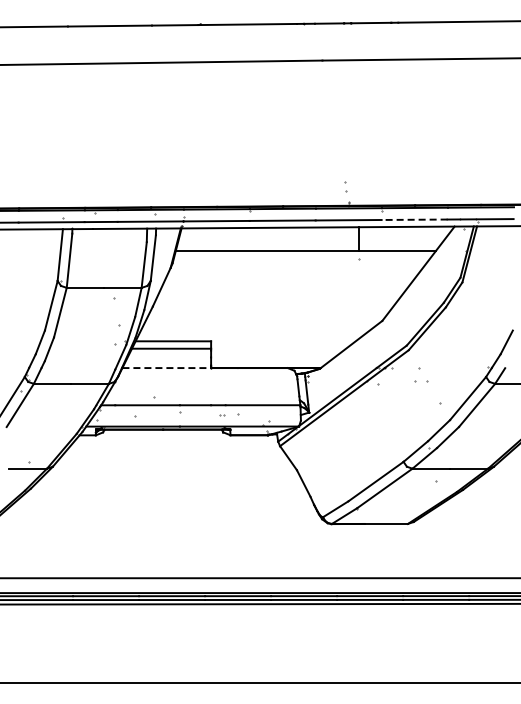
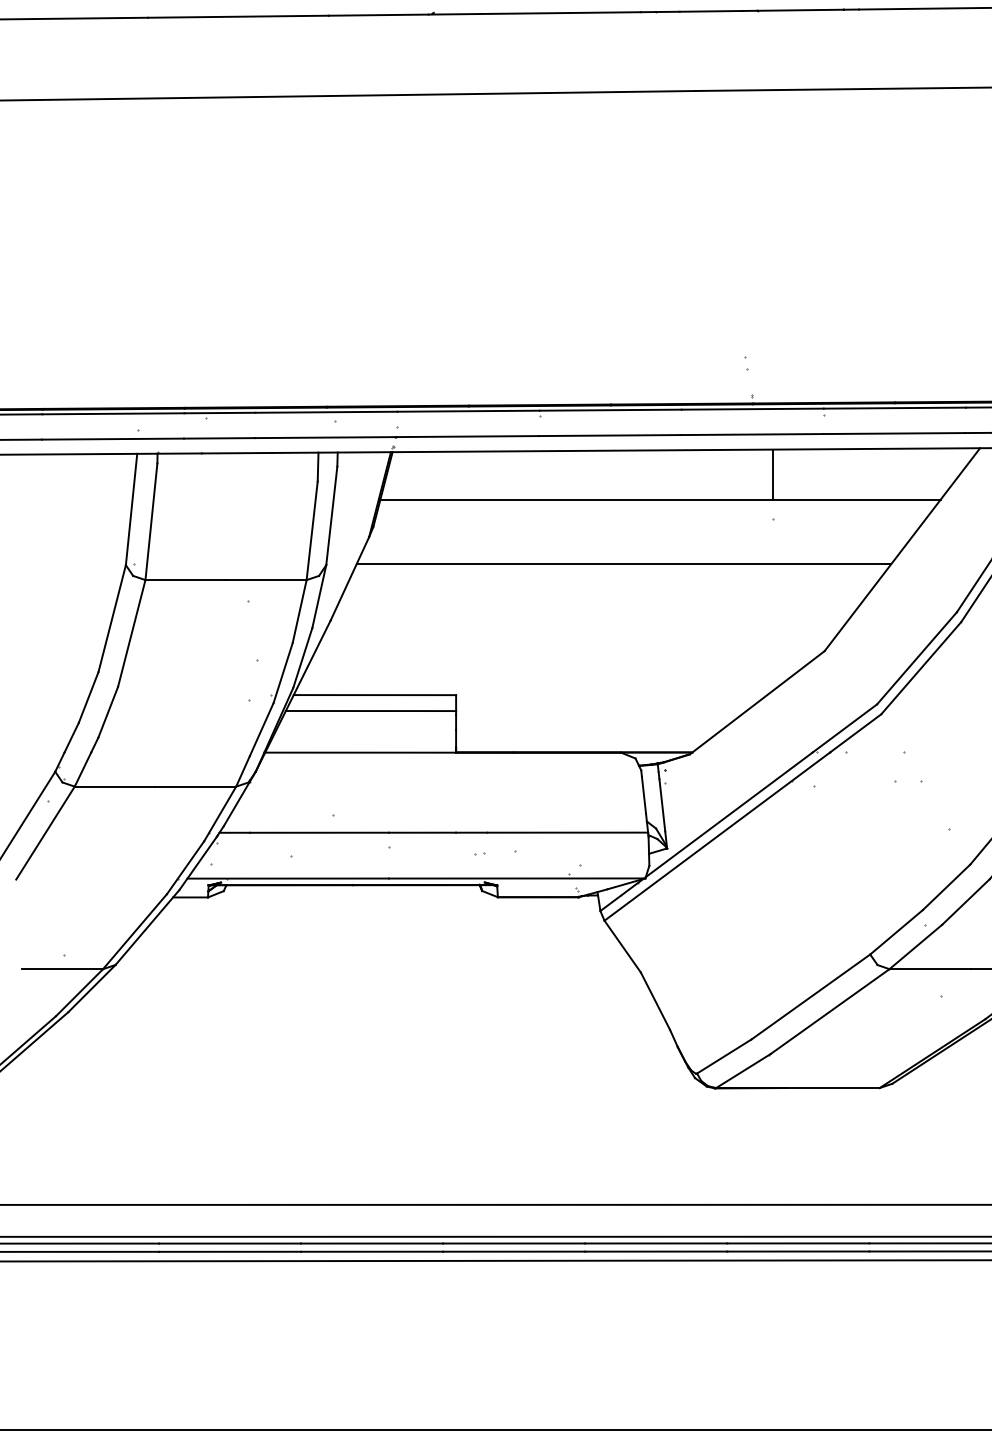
part: (345, 187) -> (745, 364), size x0.62
line: (414, 219) -> (893, 432), dashed -> solid
line: (288, 280) -> (622, 564), added
line: (167, 368) -> (362, 753), dashed -> solid

